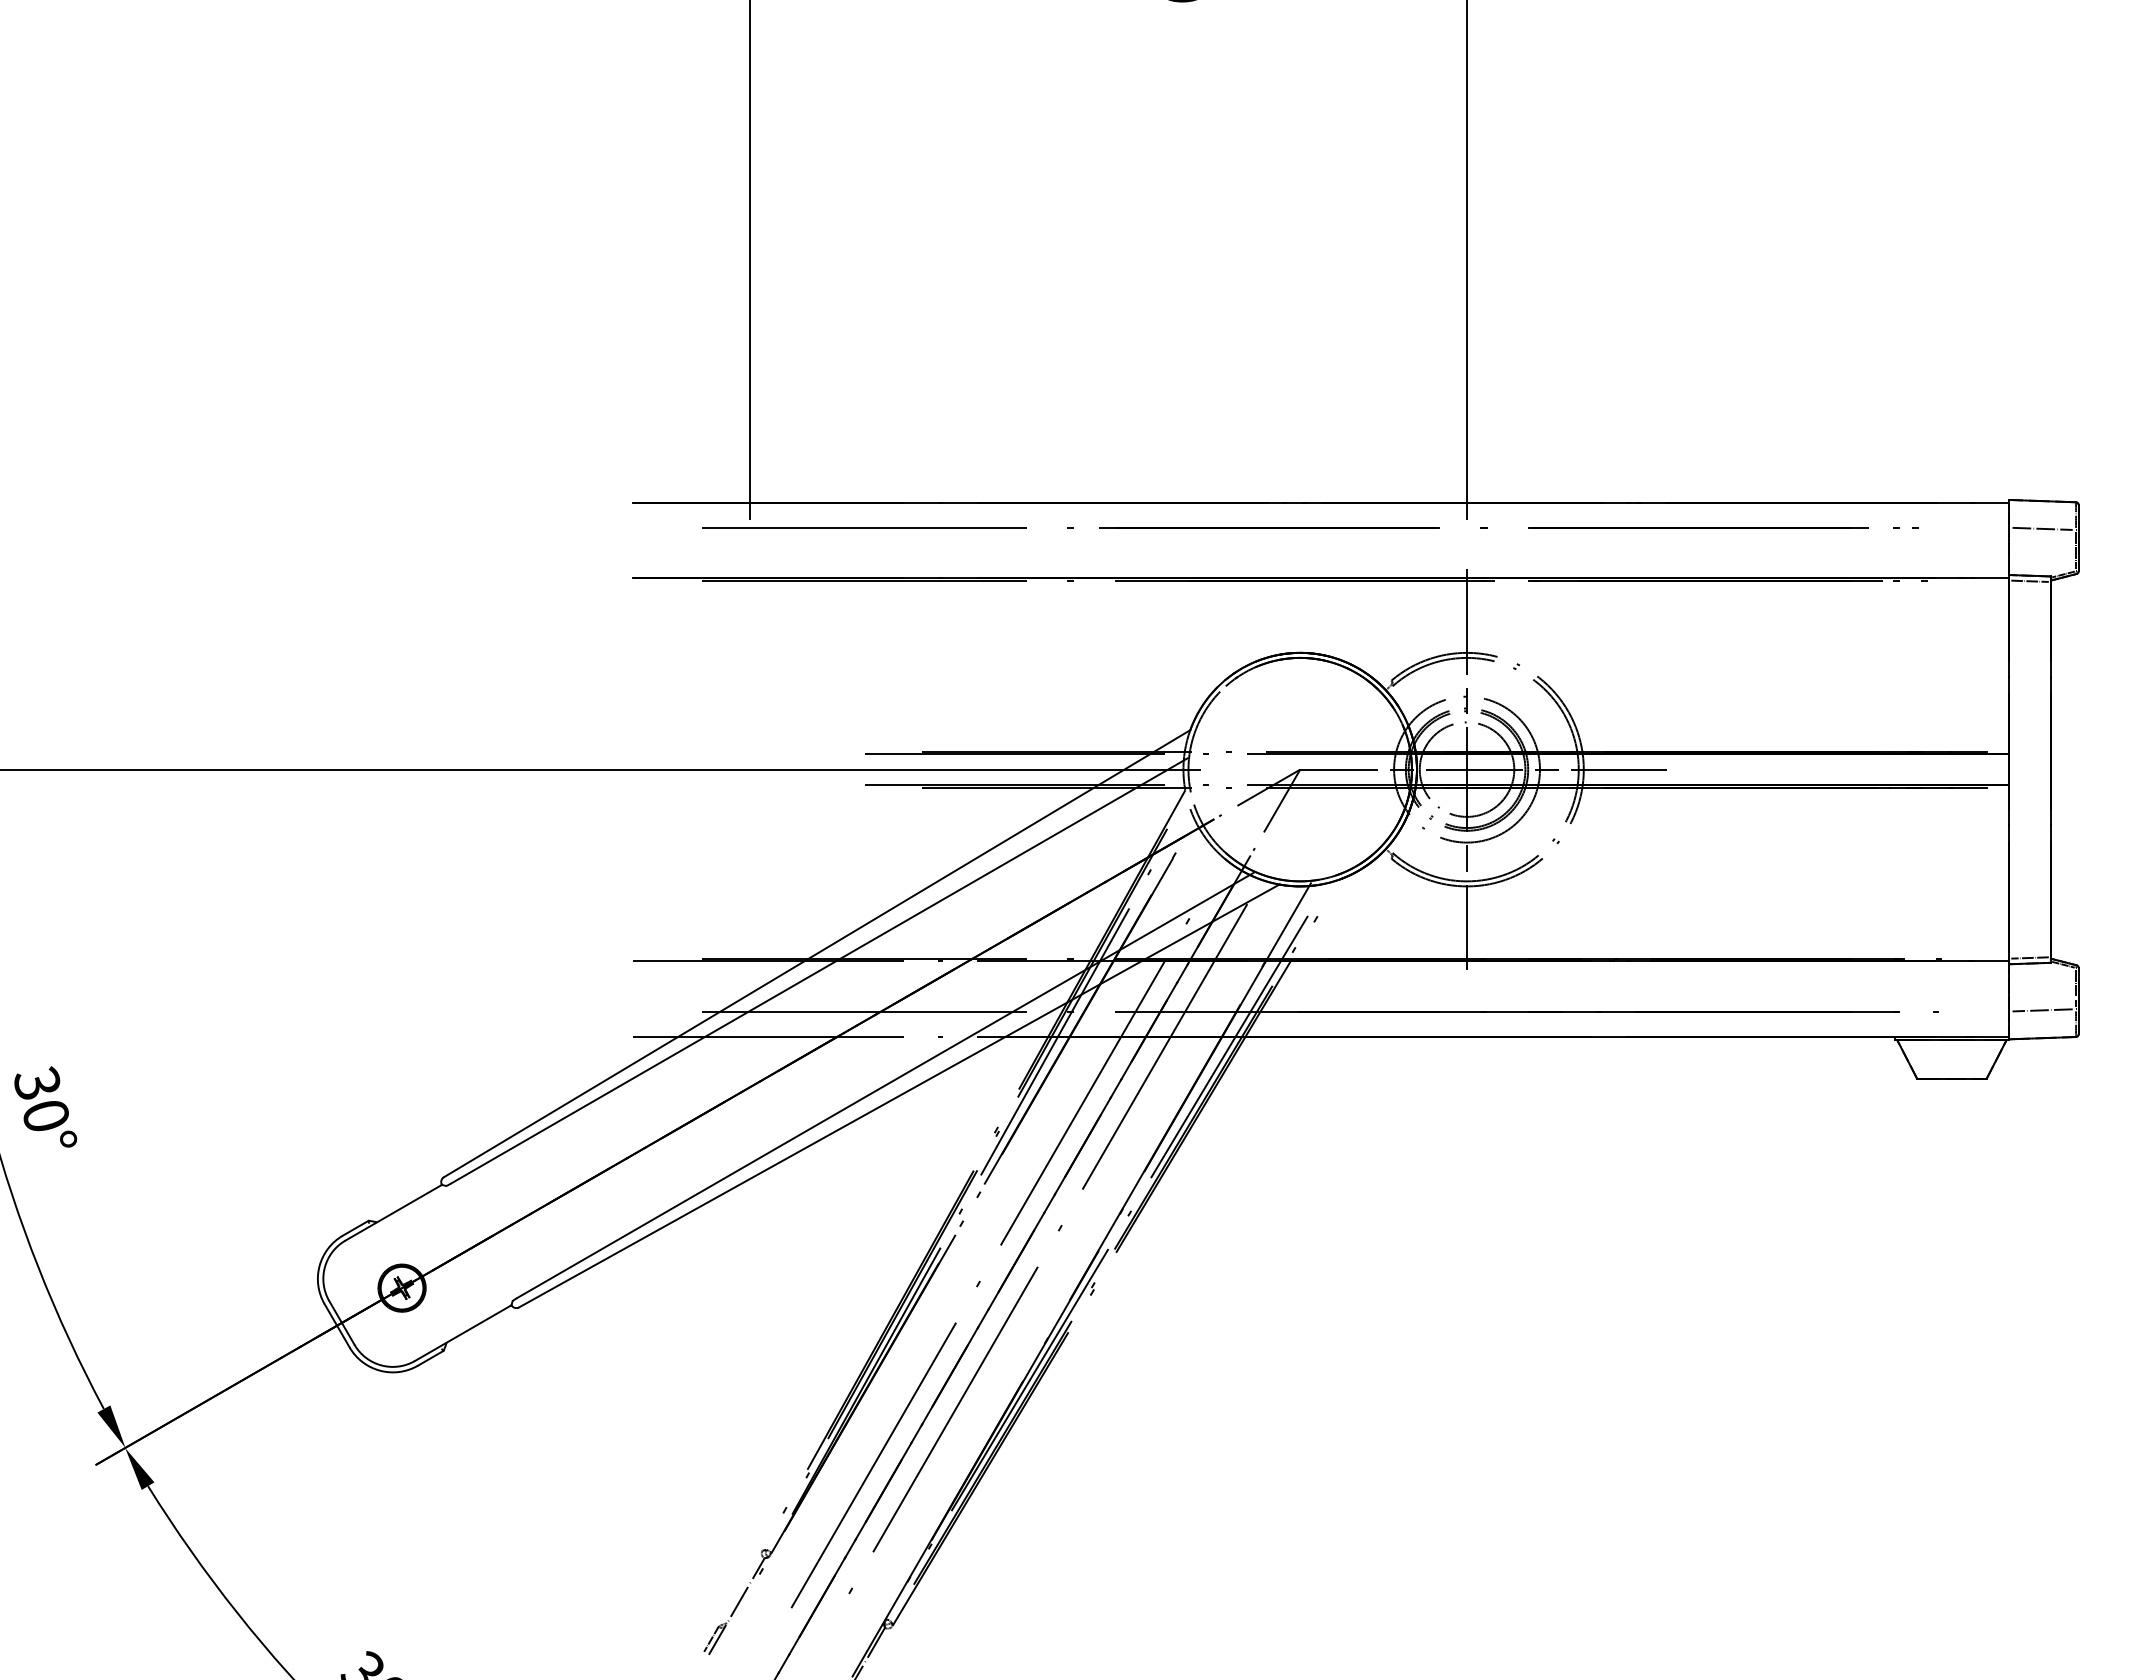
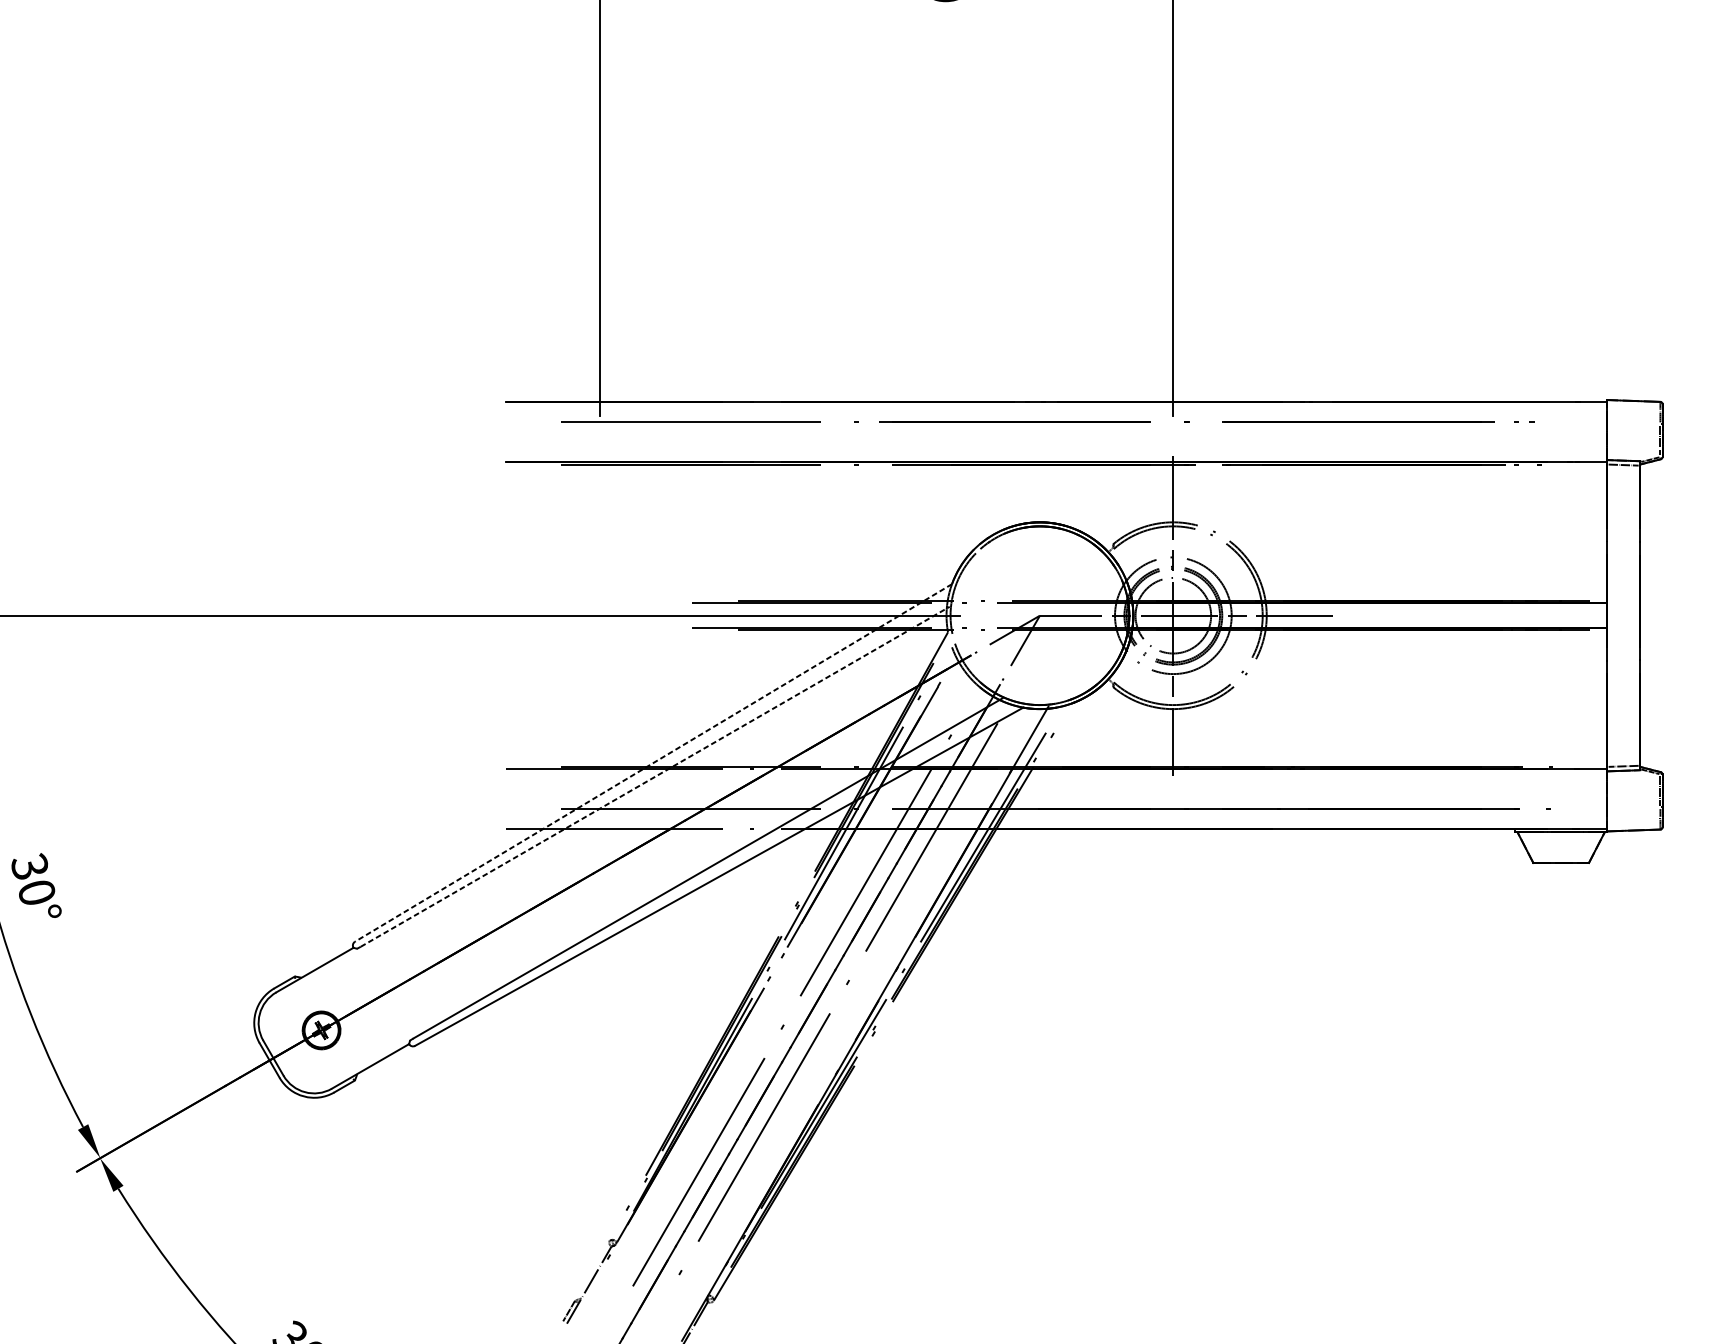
line: (2042, 528) -> (1633, 422), removed
line: (816, 953) -> (653, 762), solid -> dashed
line: (819, 970) -> (655, 776), solid -> dashed
line: (2042, 1010) -> (1633, 808), removed

